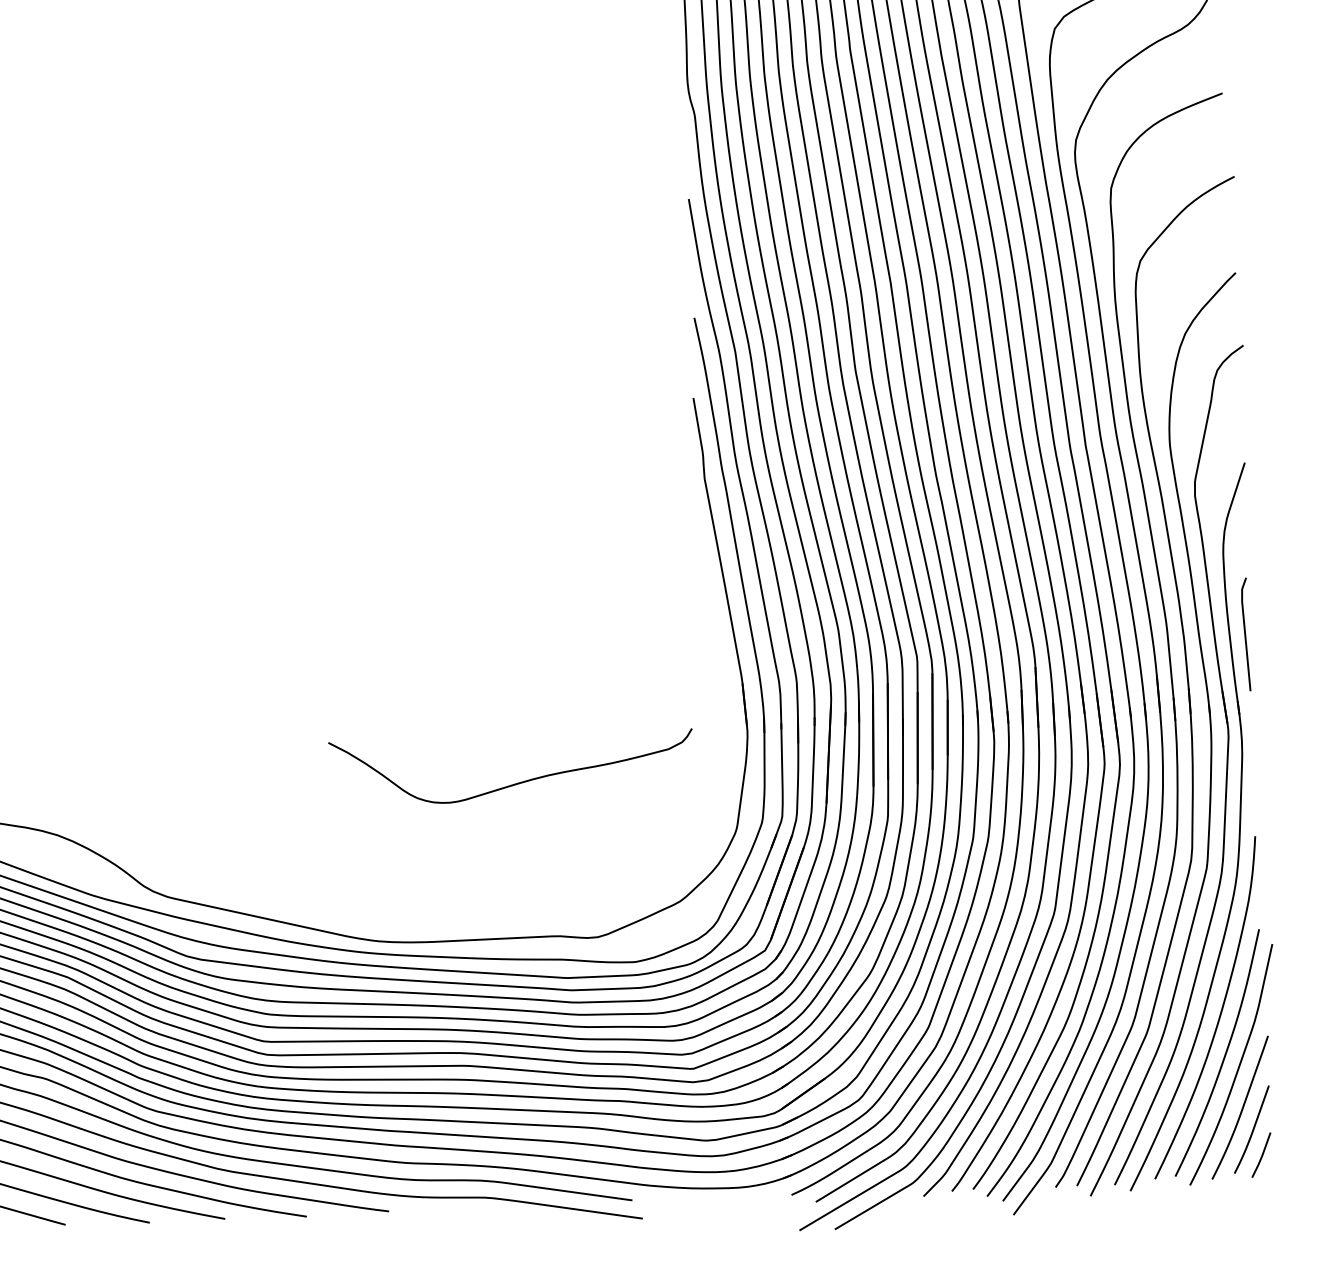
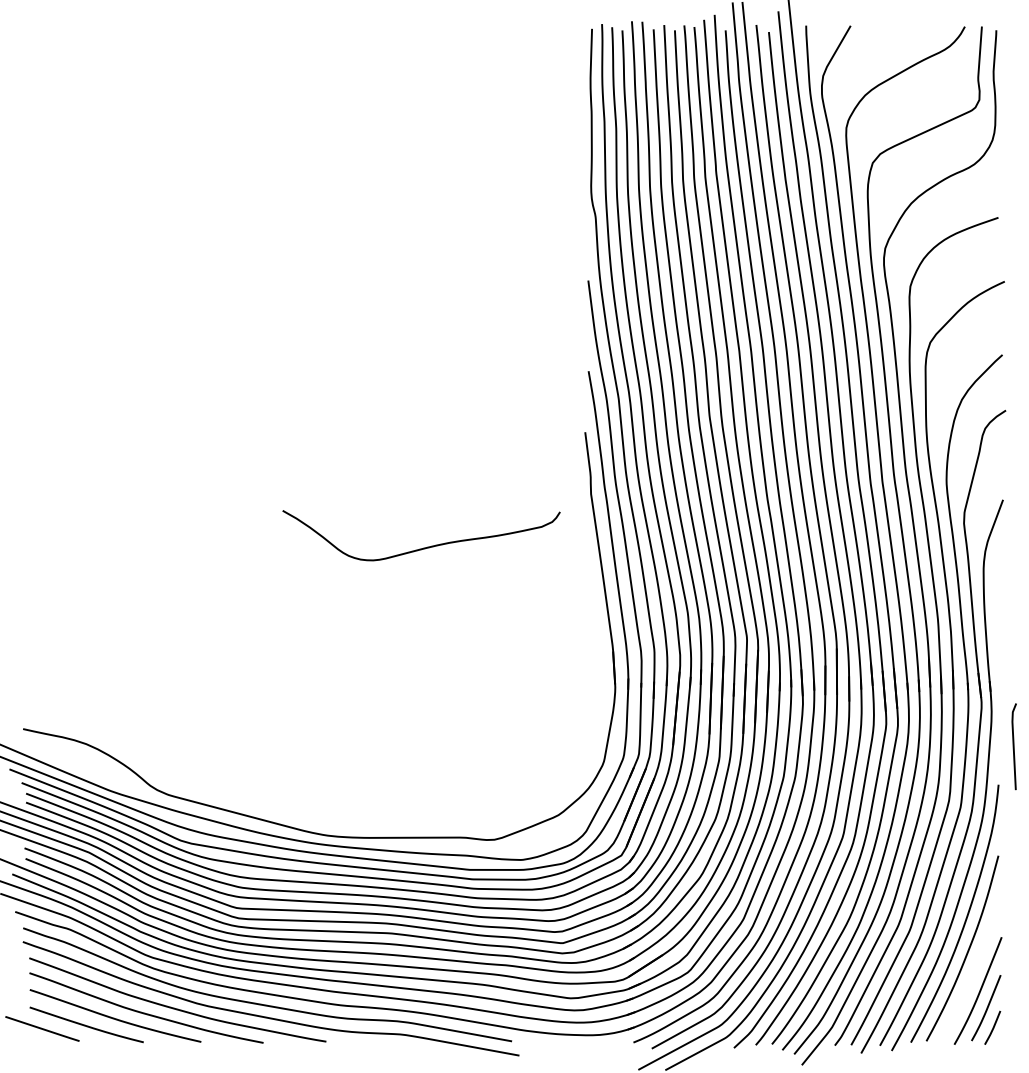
line: (1244, 634) -> (1013, 746), moved
curve: (514, 782) -> (423, 547), moved
curve: (1237, 1066) -> (977, 959), removed

